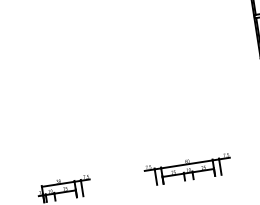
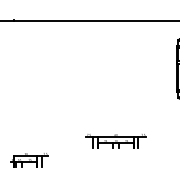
part: (187, 170) -> (115, 141), moved

